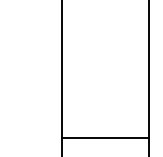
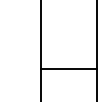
line: (105, 137) -> (68, 68), moved

